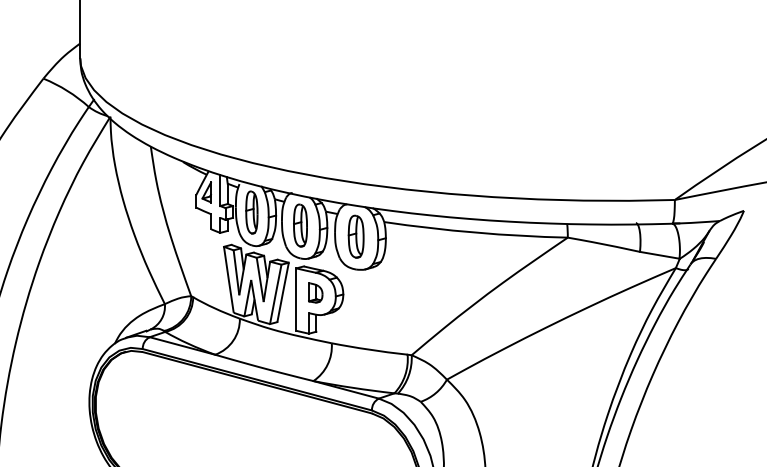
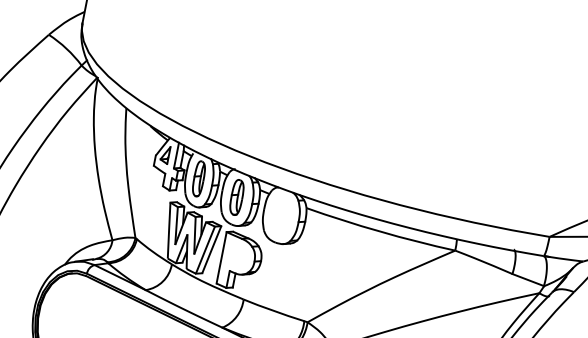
part: (355, 236) -> (280, 215), removed
part: (315, 292) -> (238, 255), removed

